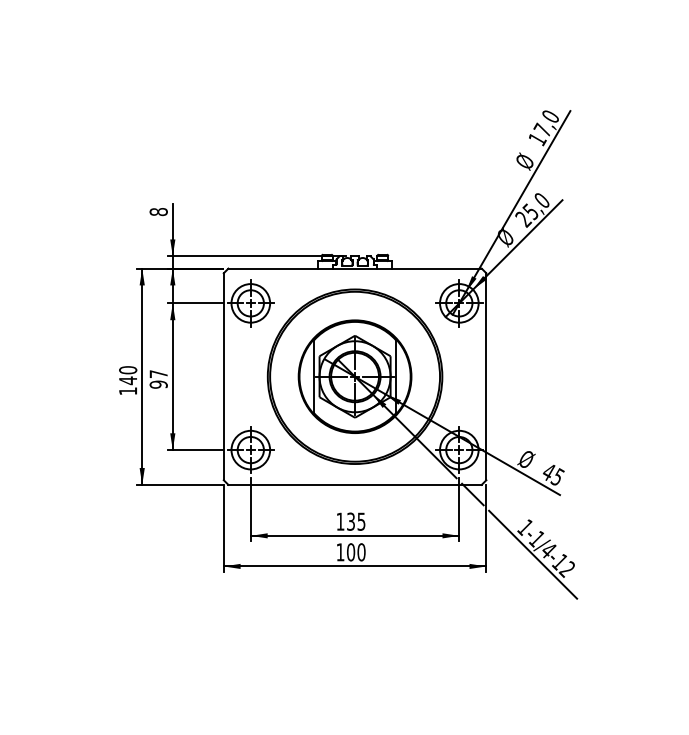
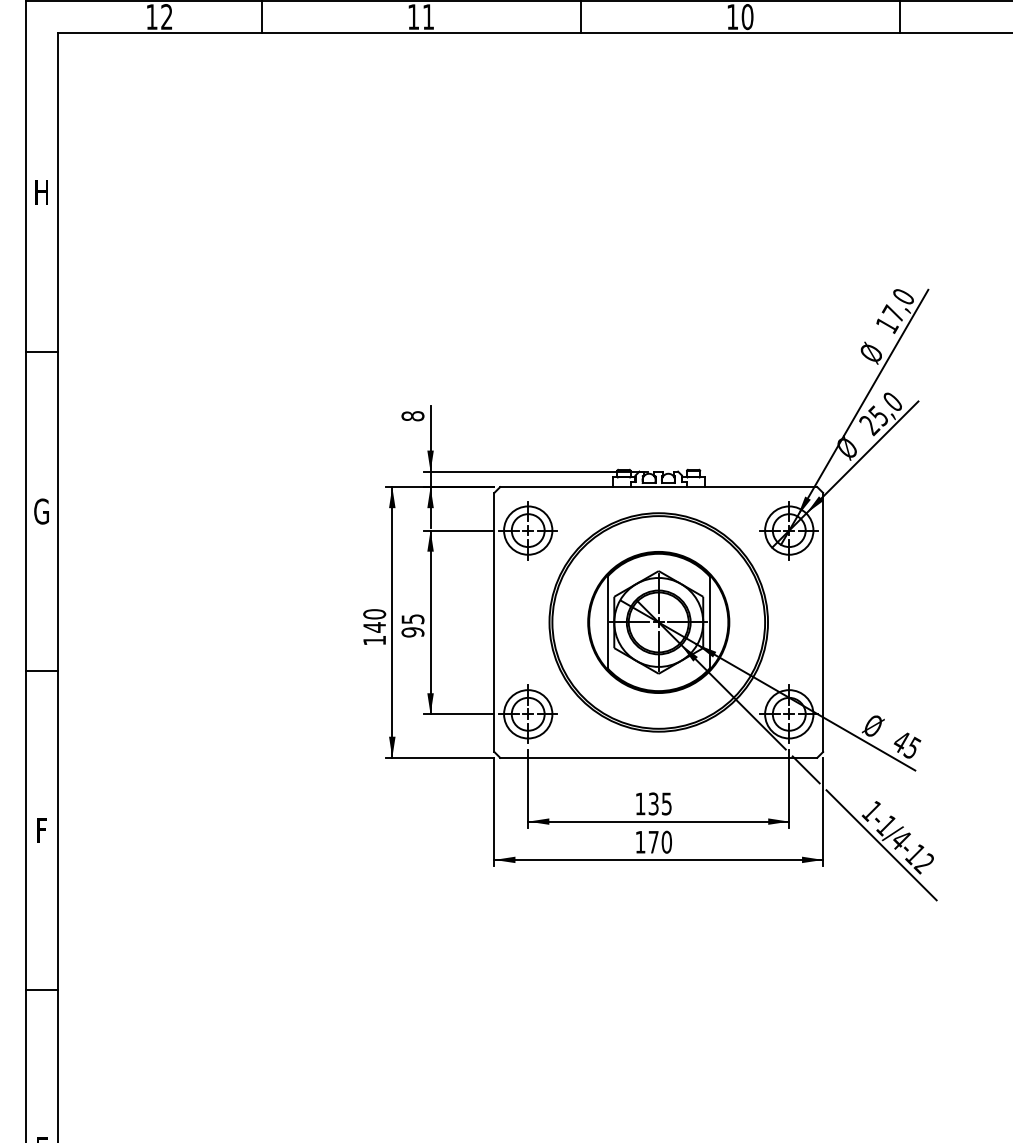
text: (158, 374) -> (412, 619), 97 -> 95
text: (350, 551) -> (653, 841), 100 -> 170

